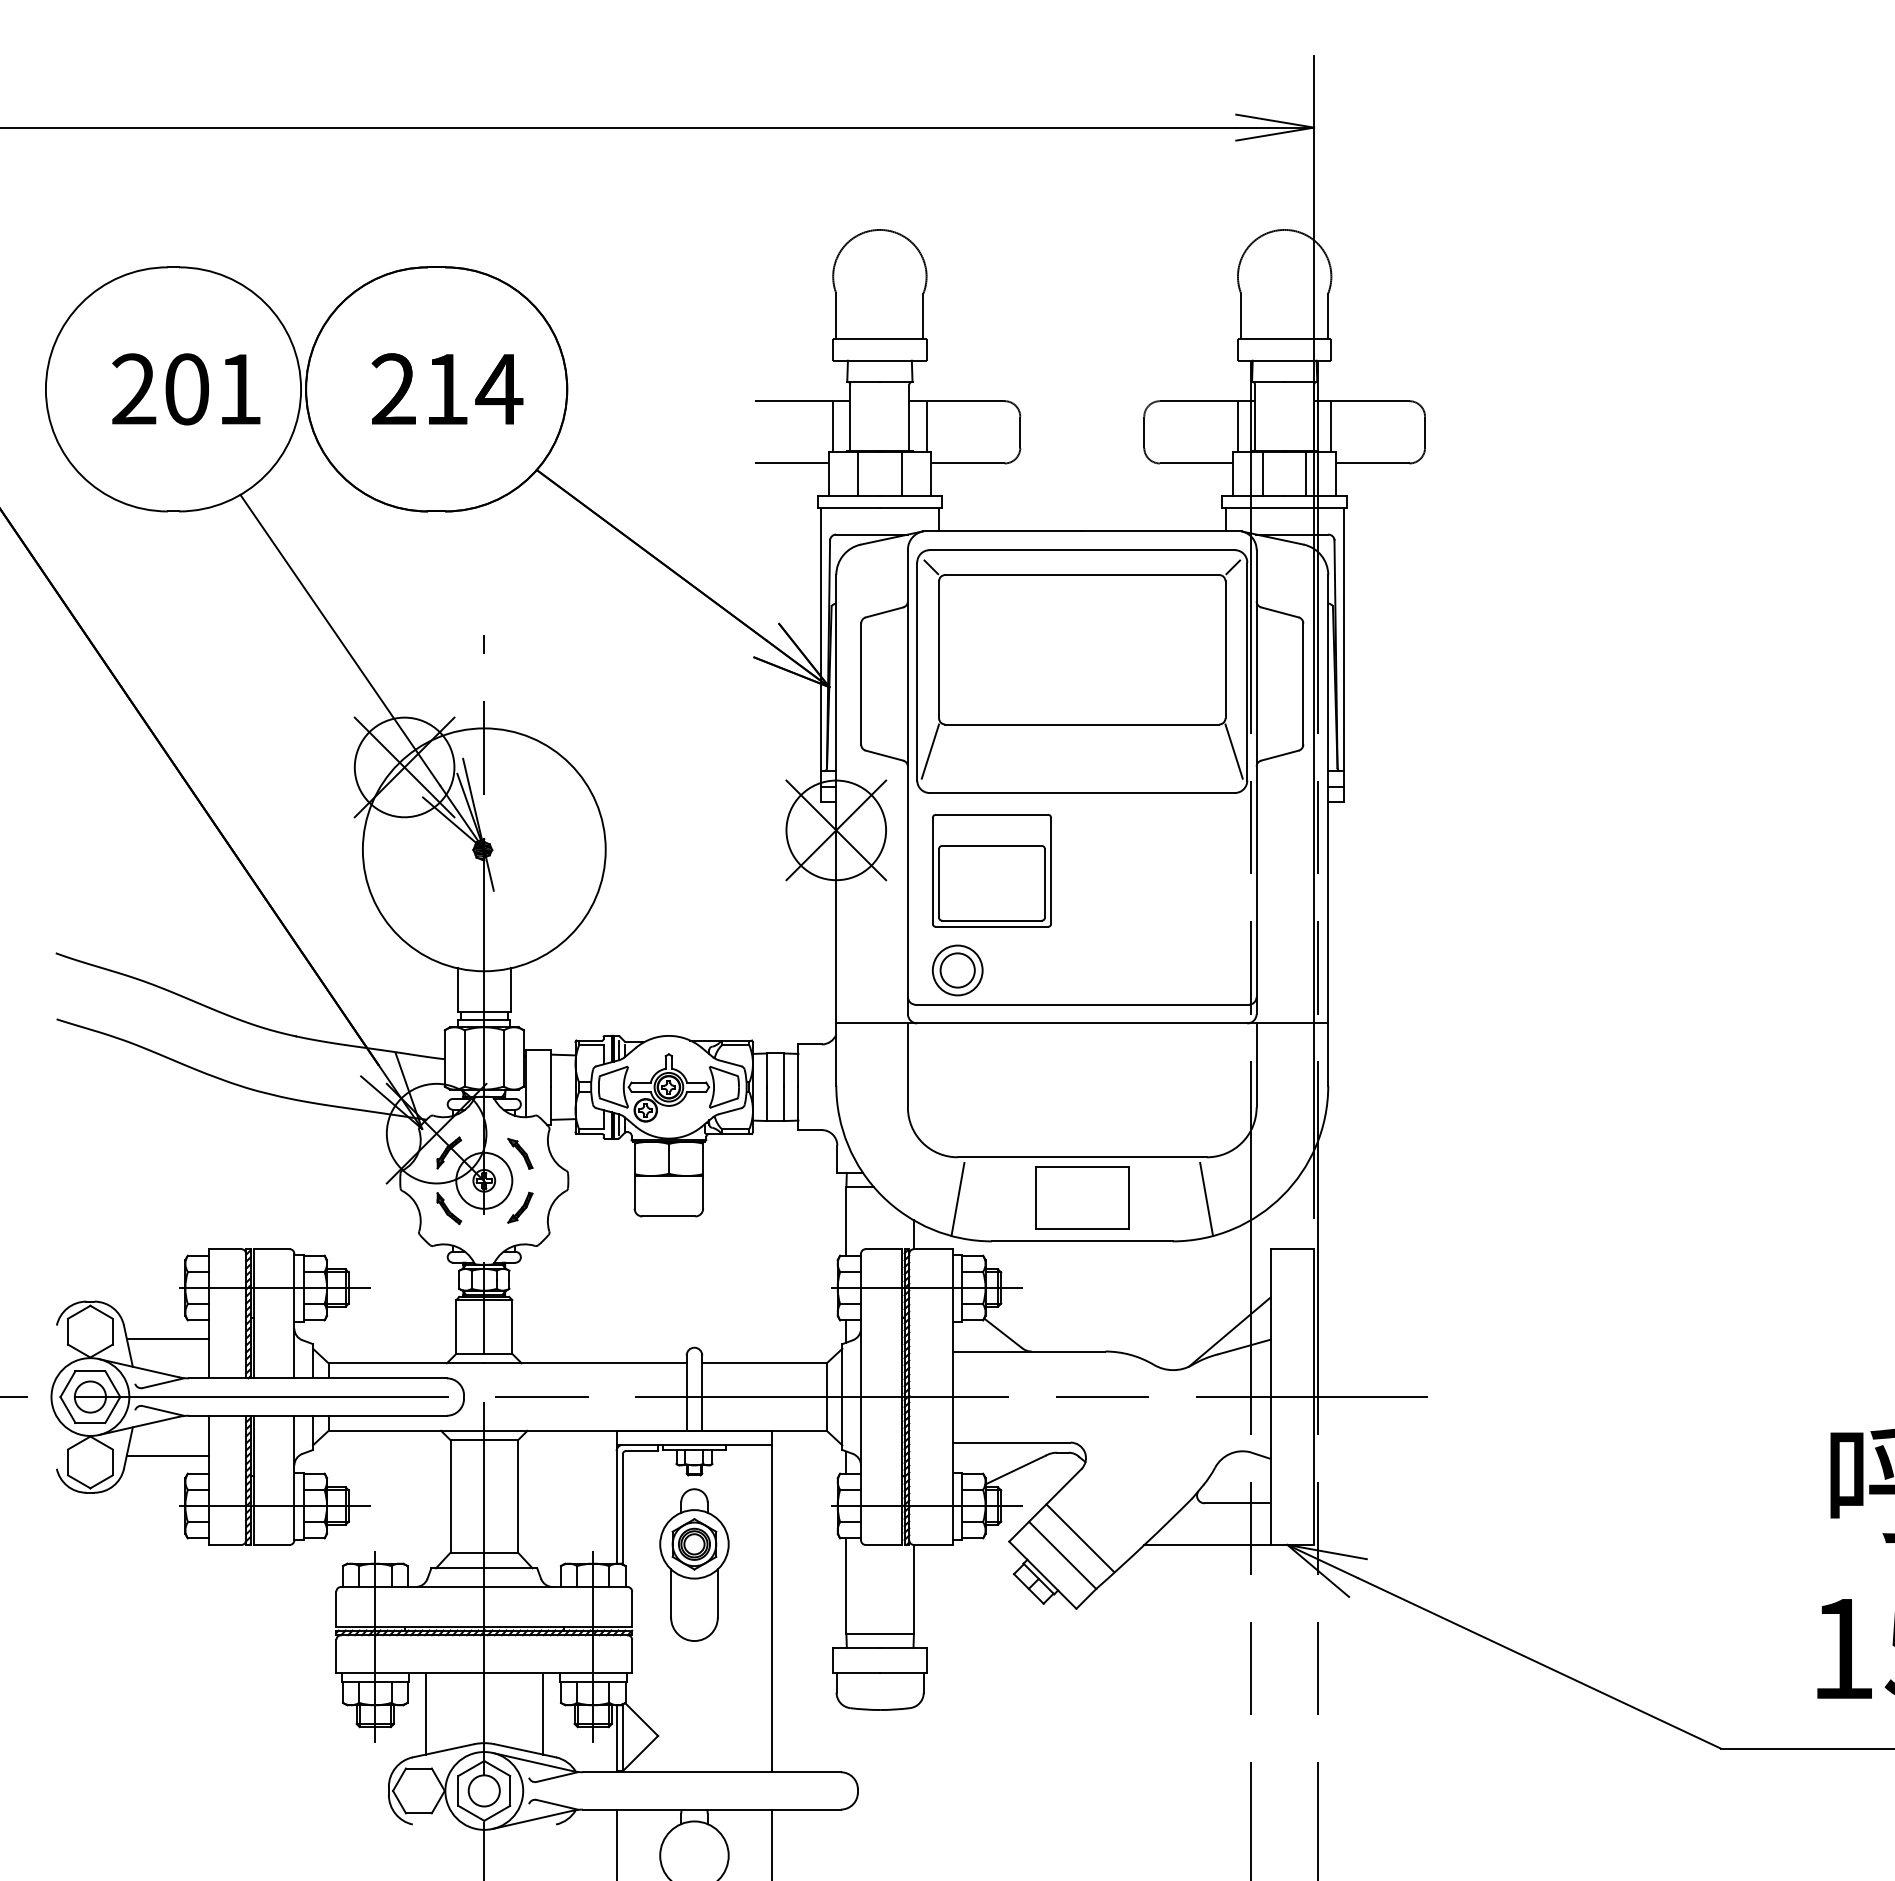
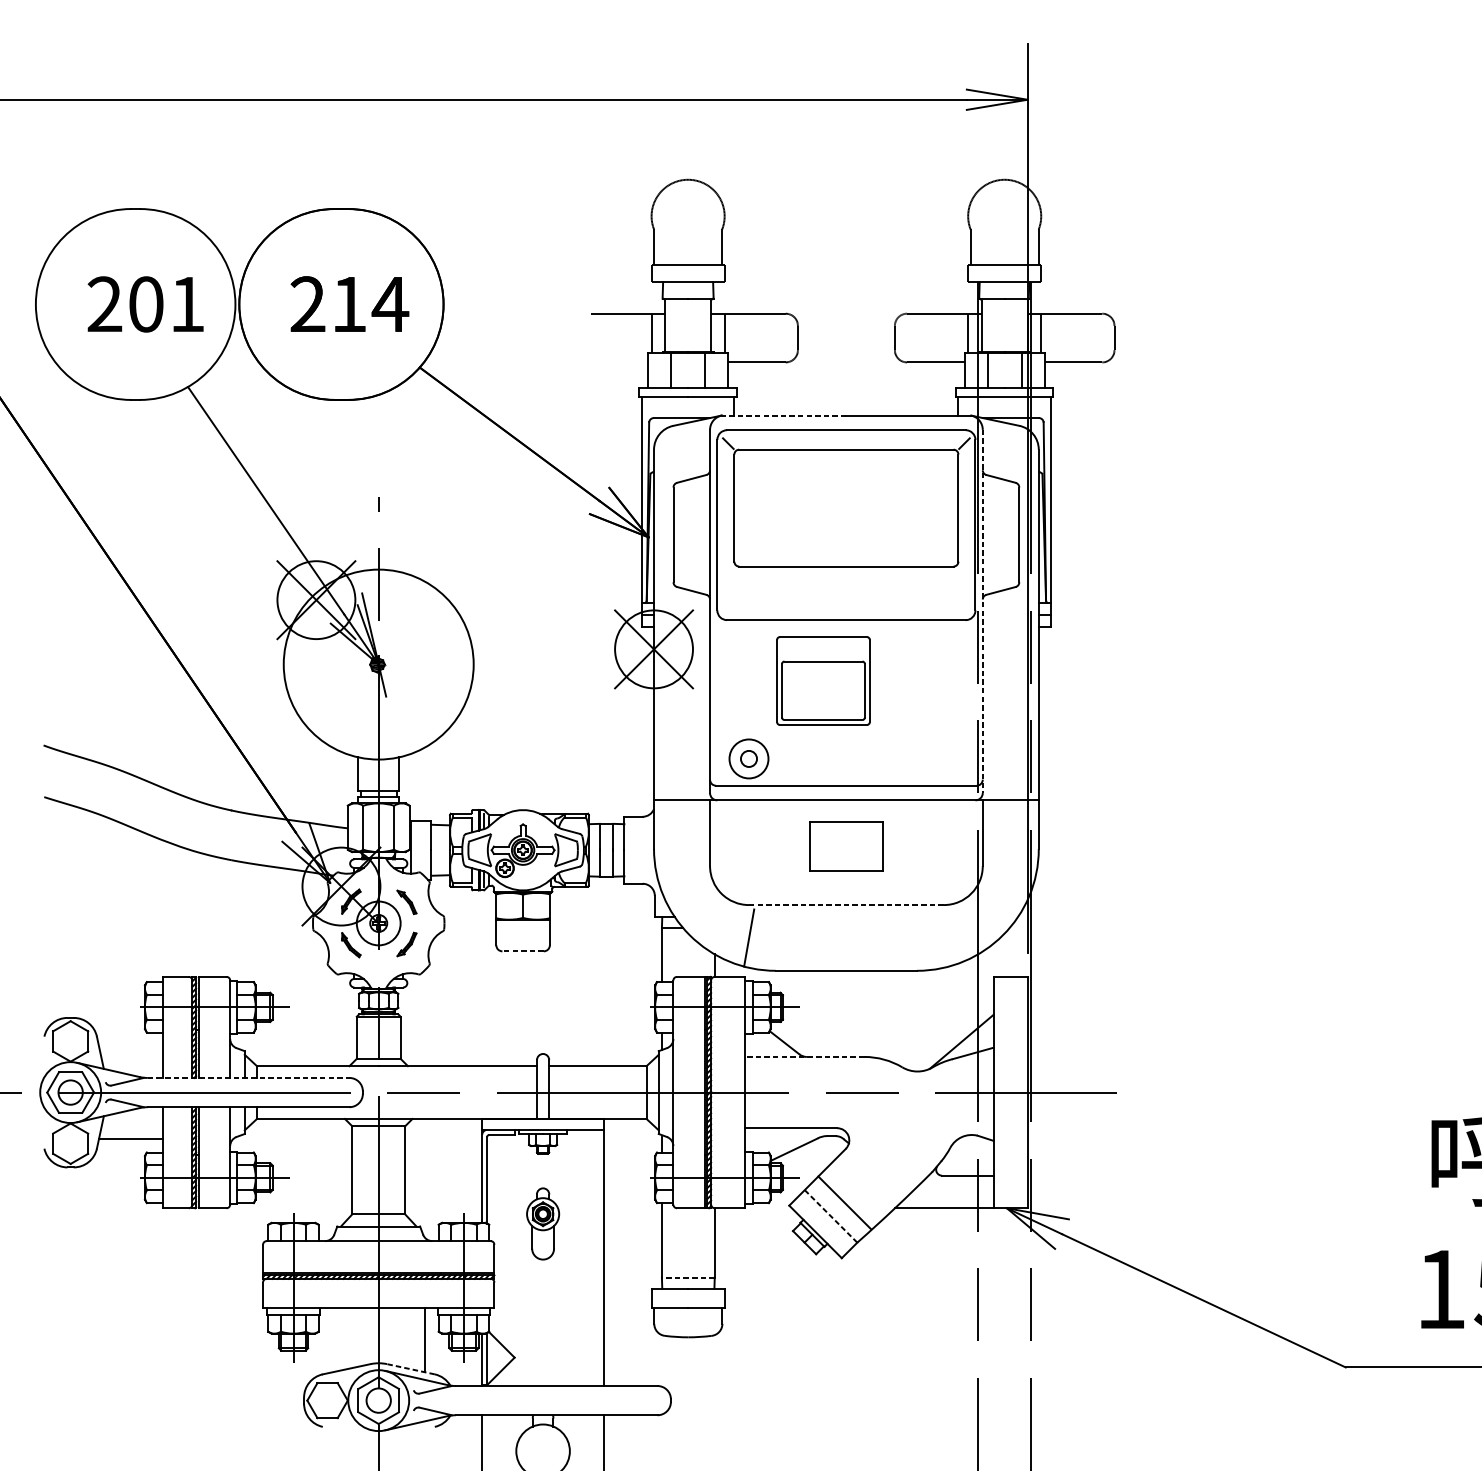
line: (791, 463) -> (618, 362), removed
line: (1002, 531) -> (784, 415), solid -> dashed
line: (930, 751) -> (727, 587), removed
line: (1233, 751) -> (964, 587), removed
line: (1256, 782) -> (982, 611), solid -> dashed
part: (991, 870) -> (823, 680), moved
circle: (957, 970) -> (748, 758), size x0.6
line: (1082, 1157) -> (846, 905), solid -> dashed
part: (1082, 1197) -> (846, 846), moved
line: (1206, 1199) -> (943, 938), removed
line: (668, 1216) -> (522, 951), solid -> dashed
line: (167, 1338) -> (130, 1046), removed
line: (1028, 1351) -> (804, 1056), solid -> dashed
line: (318, 1378) -> (249, 1078), solid -> dashed
line: (1062, 1555) -> (830, 1216), solid -> dashed
part: (694, 1564) -> (543, 1223), size x0.6
line: (880, 1633) -> (688, 1277), solid -> dashed
line: (425, 1713) -> (332, 1340), removed
line: (524, 1750) -> (410, 1369), solid -> dashed

